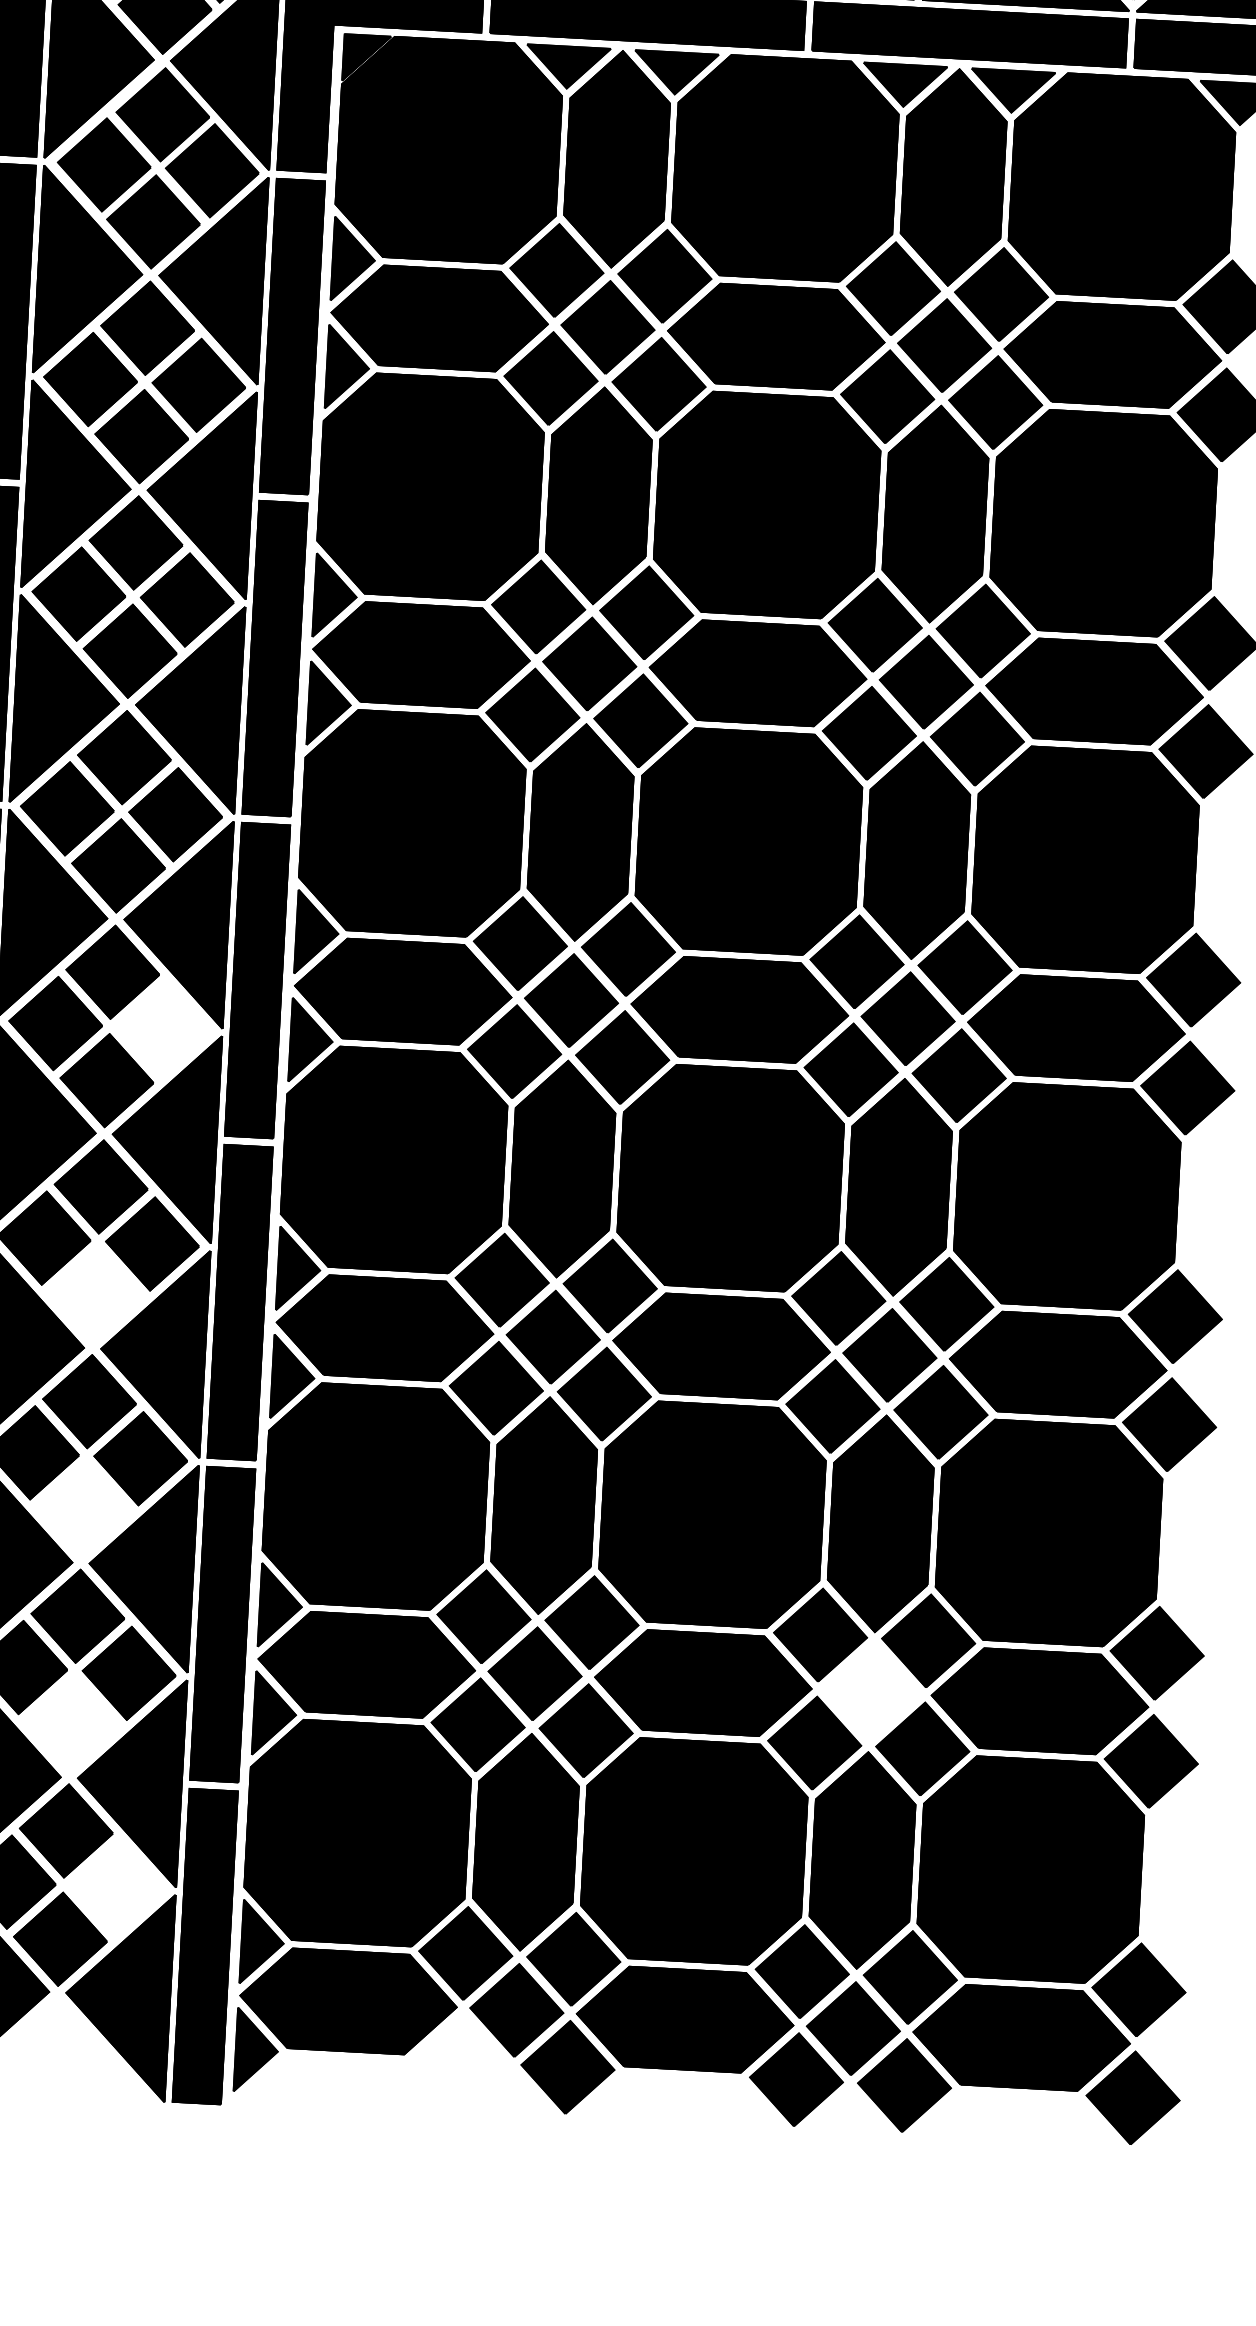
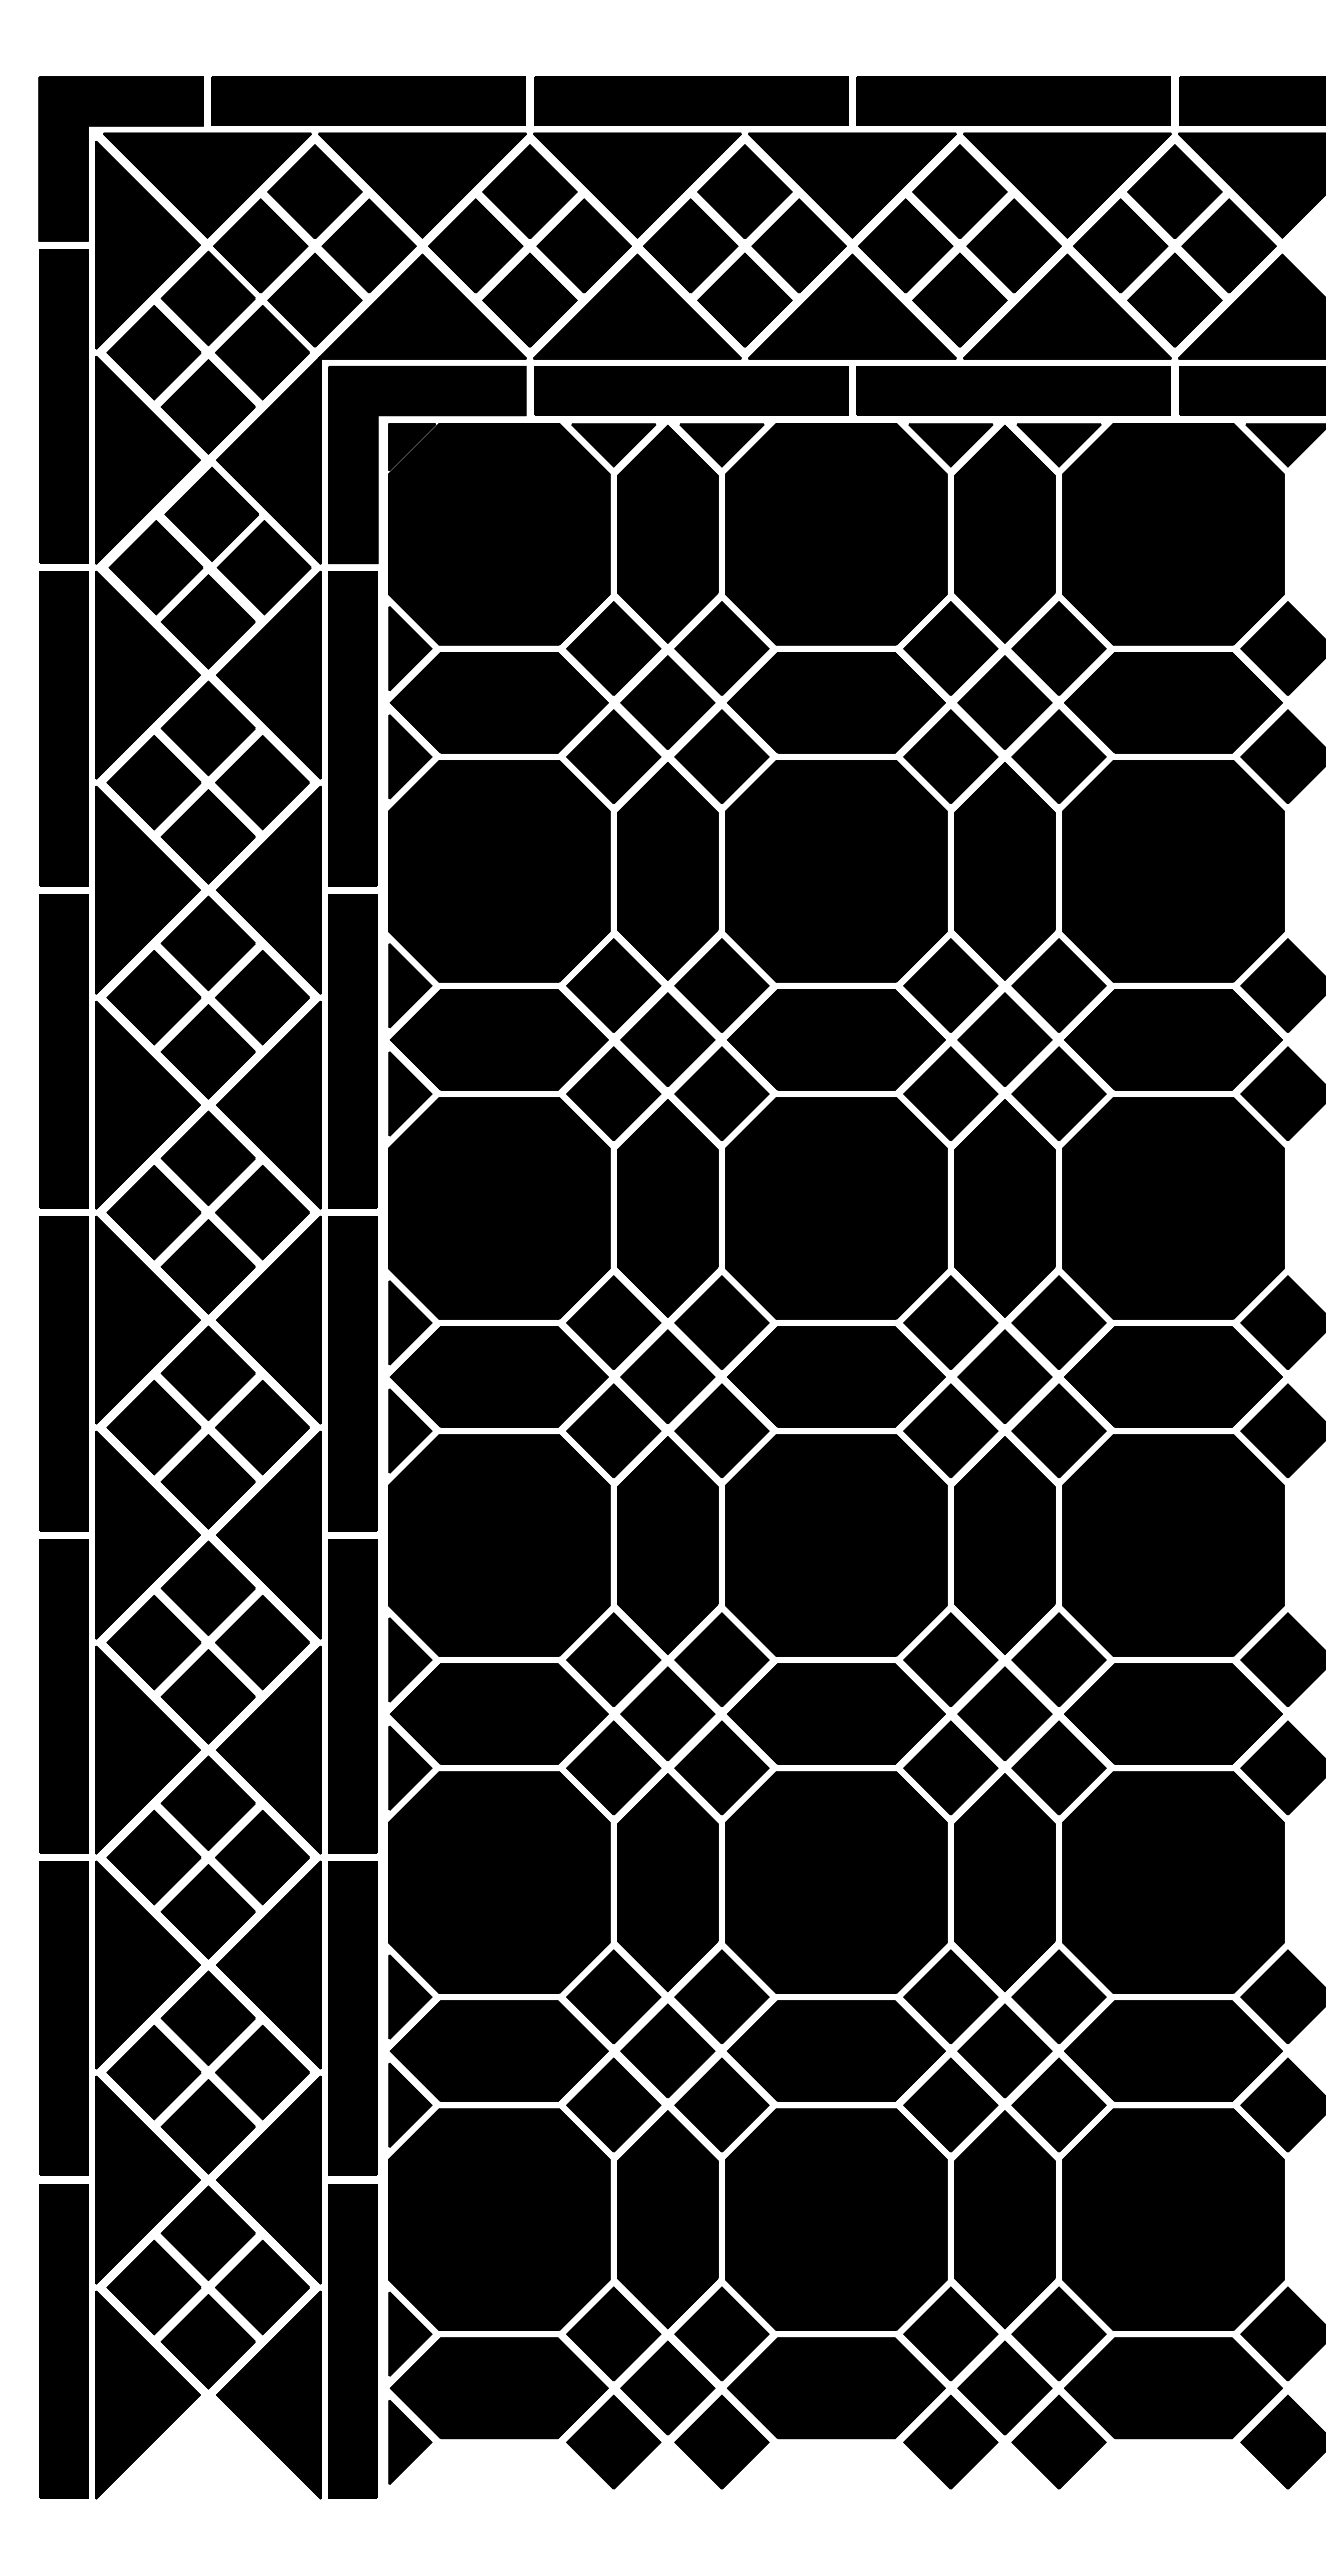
part: (164, 1029) -> (262, 1427), added
part: (94, 1294) -> (207, 1696), added
part: (82, 1509) -> (207, 1911), added
part: (871, 1691) -> (1004, 2050), added
part: (71, 1724) -> (207, 2126), added
part: (117, 1888) -> (262, 2287), added
part: (459, 2060) -> (613, 2441), added

